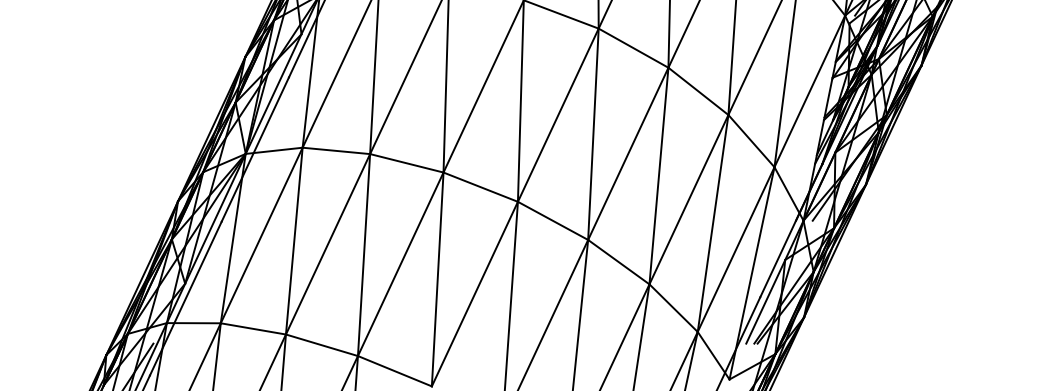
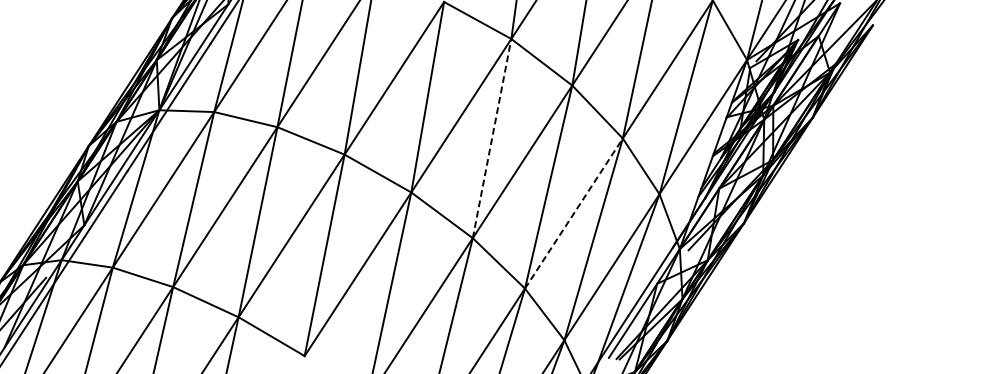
line: (593, 134) -> (492, 138), solid -> dashed
line: (689, 199) -> (574, 213), solid -> dashed

